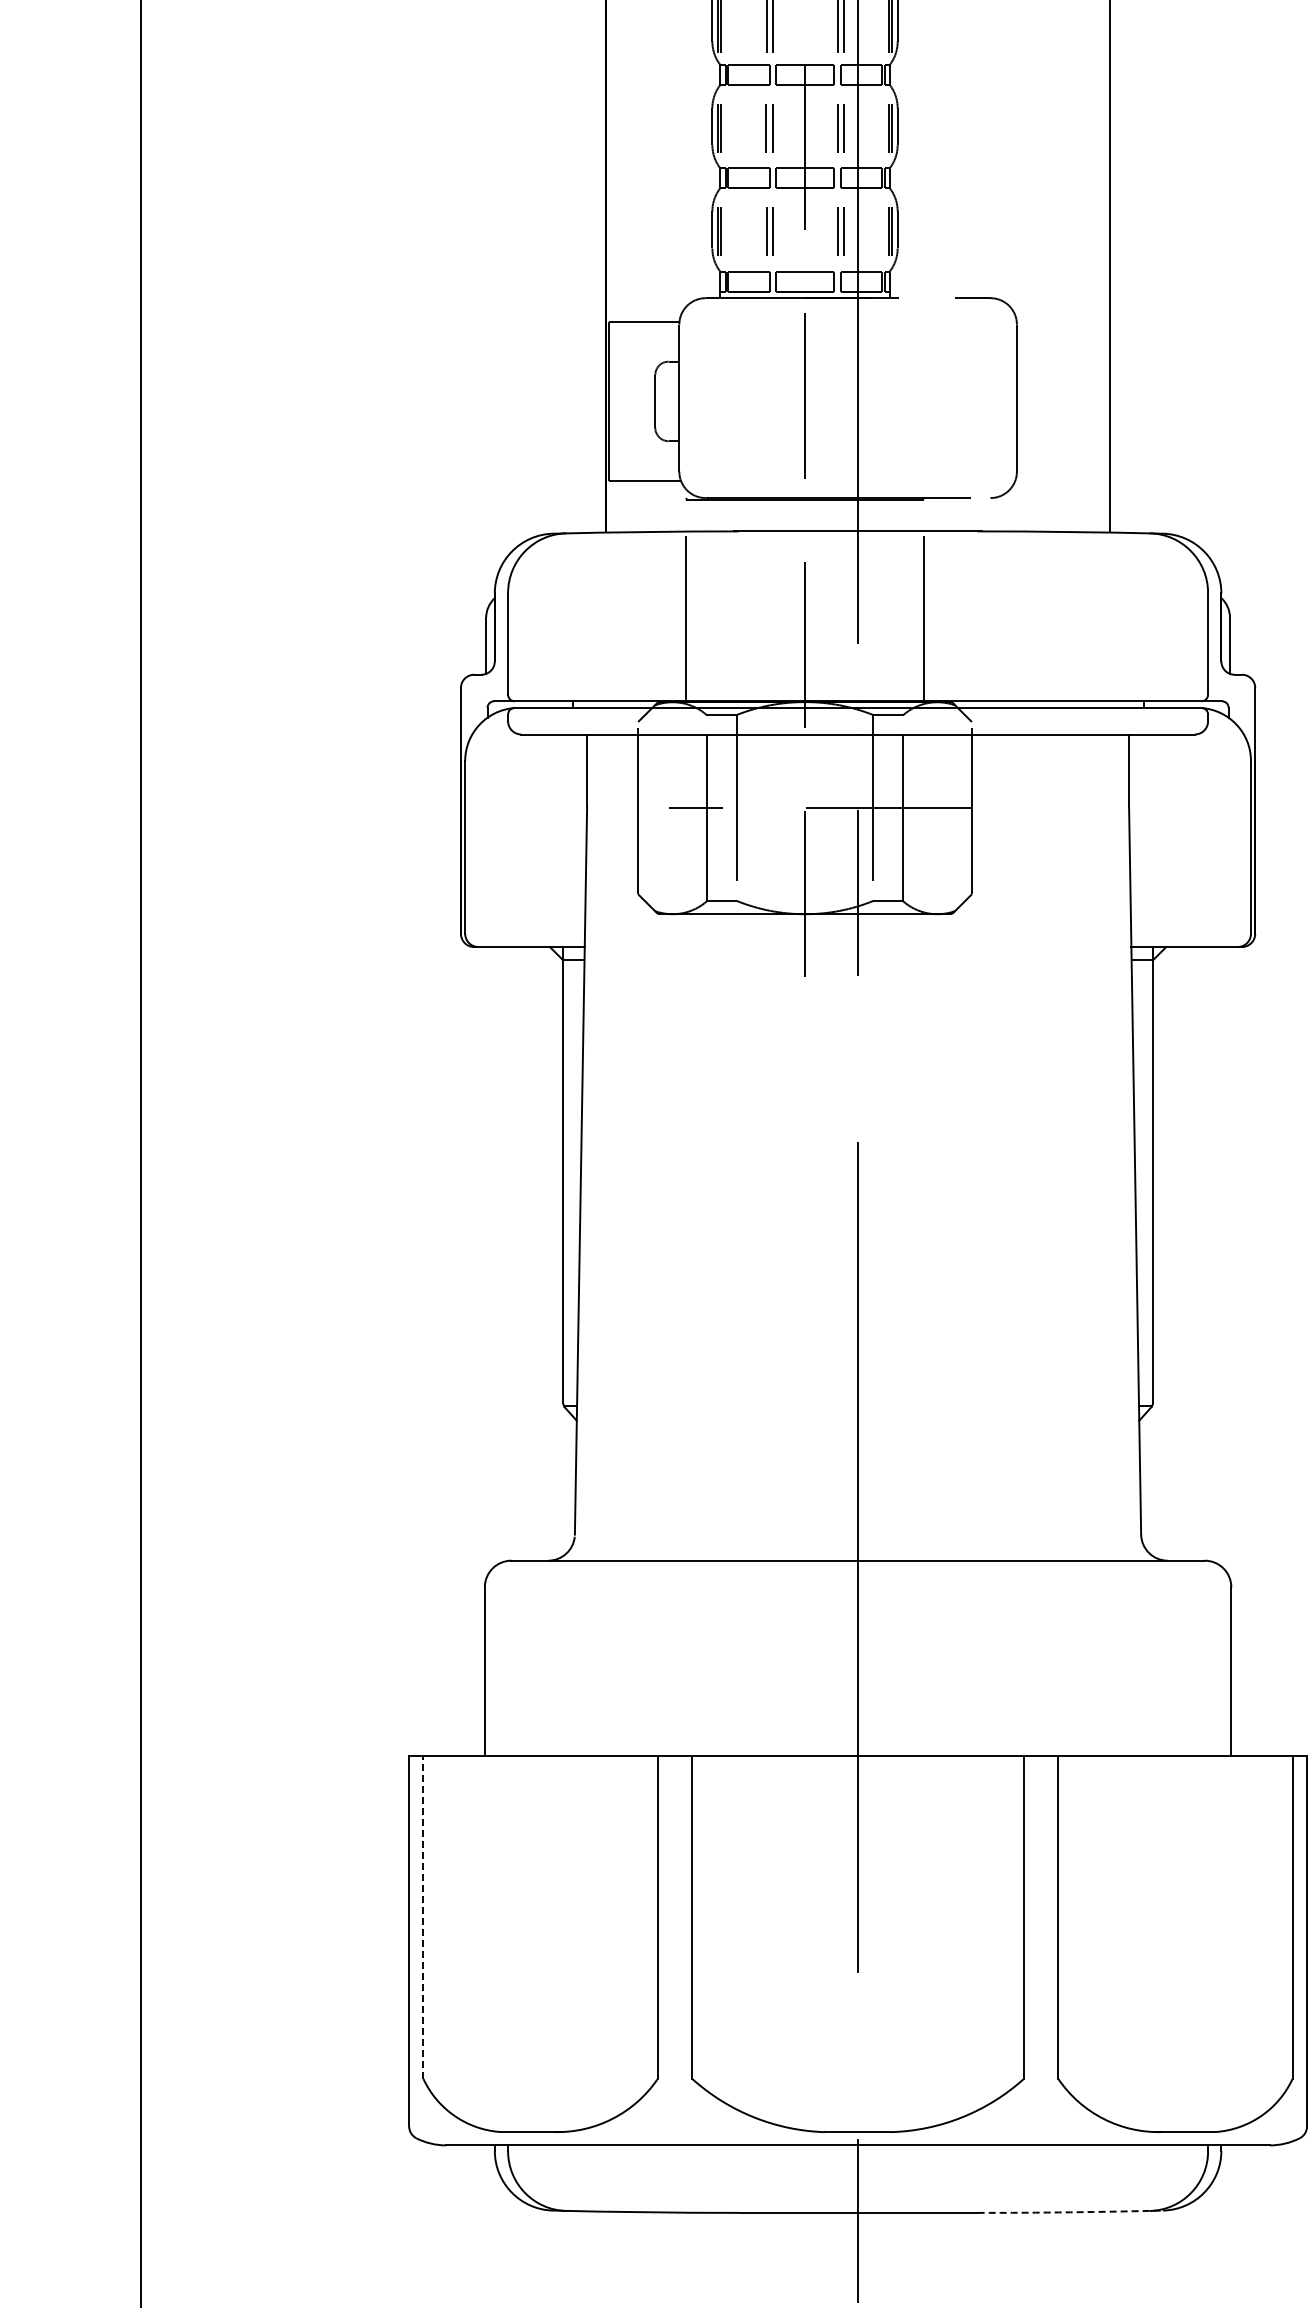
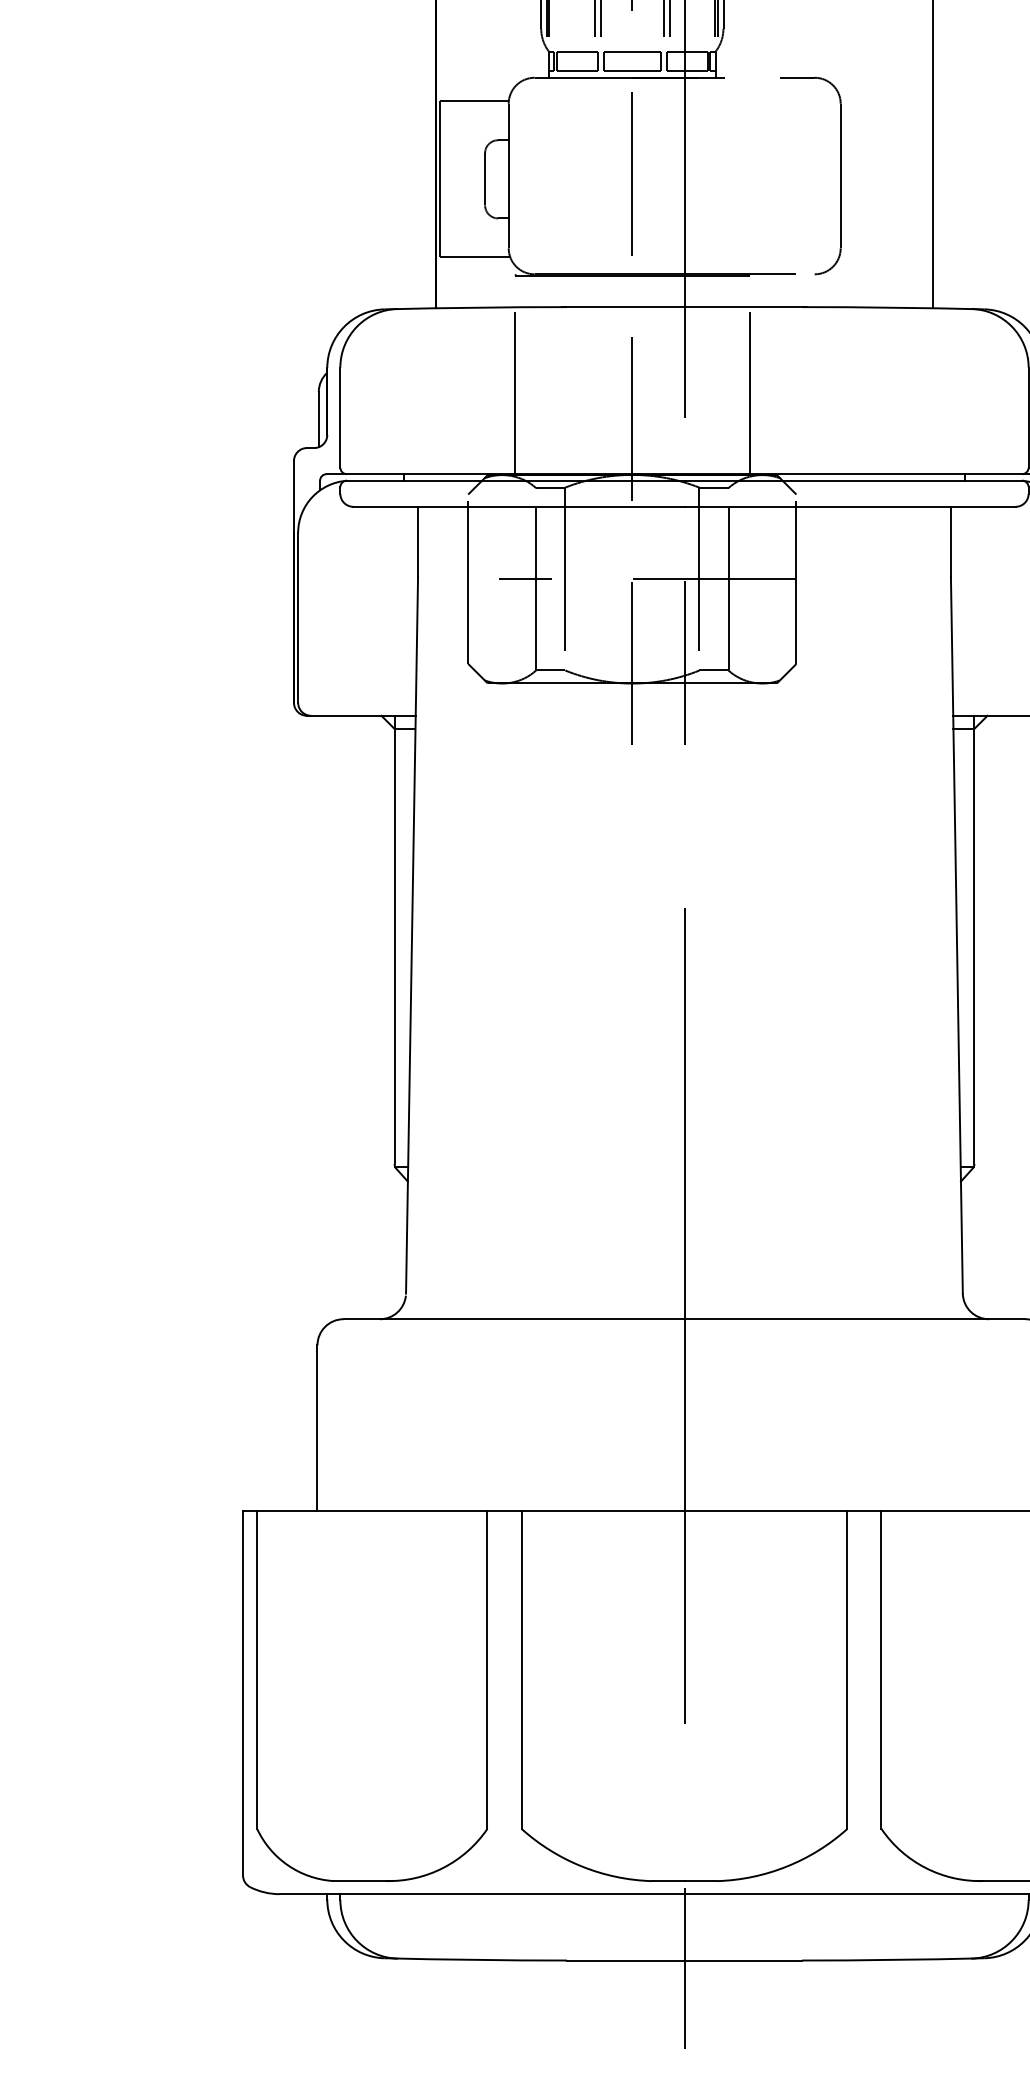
line: (423, 1917) -> (257, 1670), dashed -> solid
arc: (1070, 2212) -> (893, 1960), dashed -> solid

